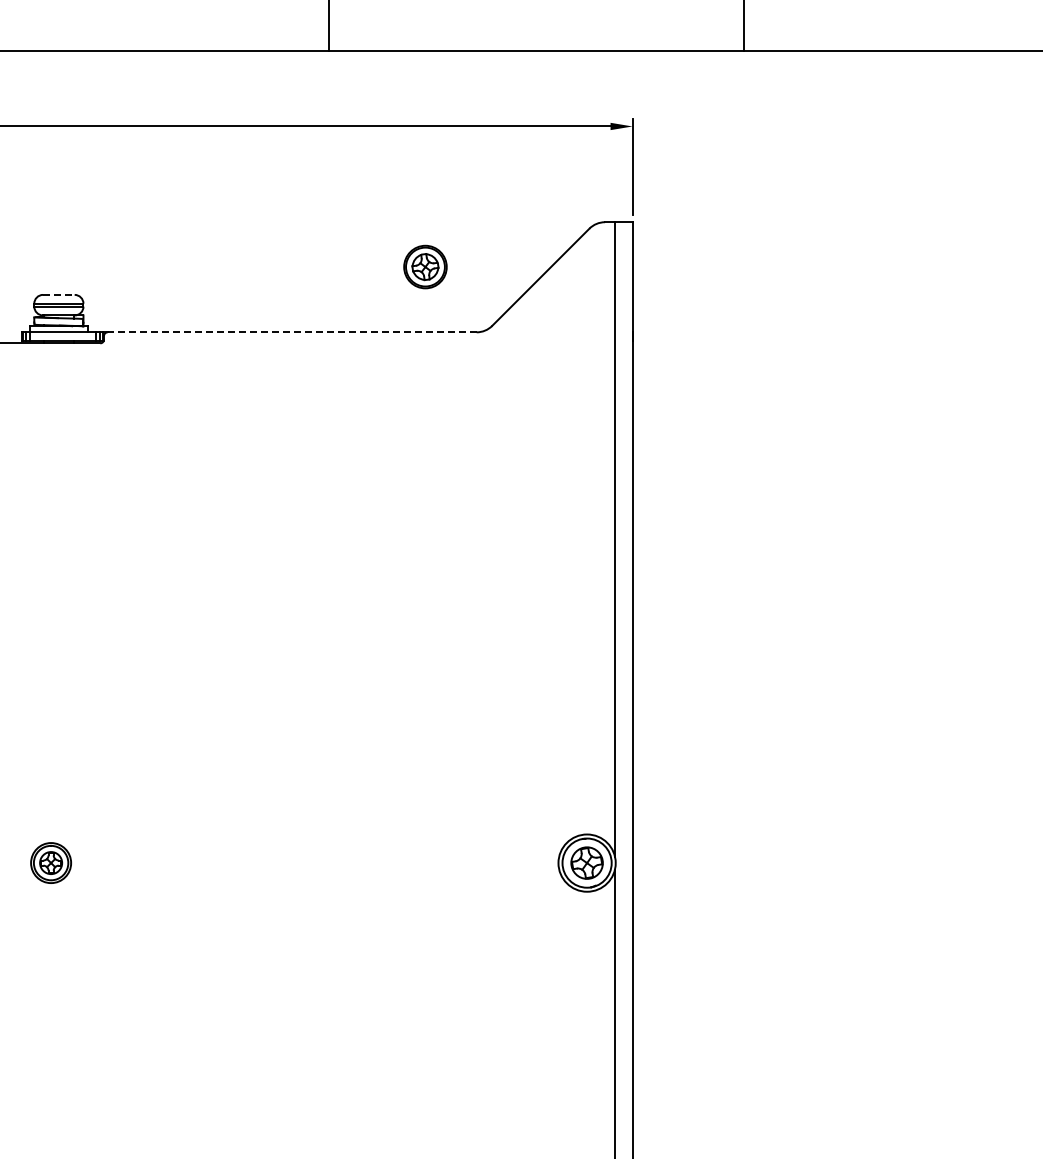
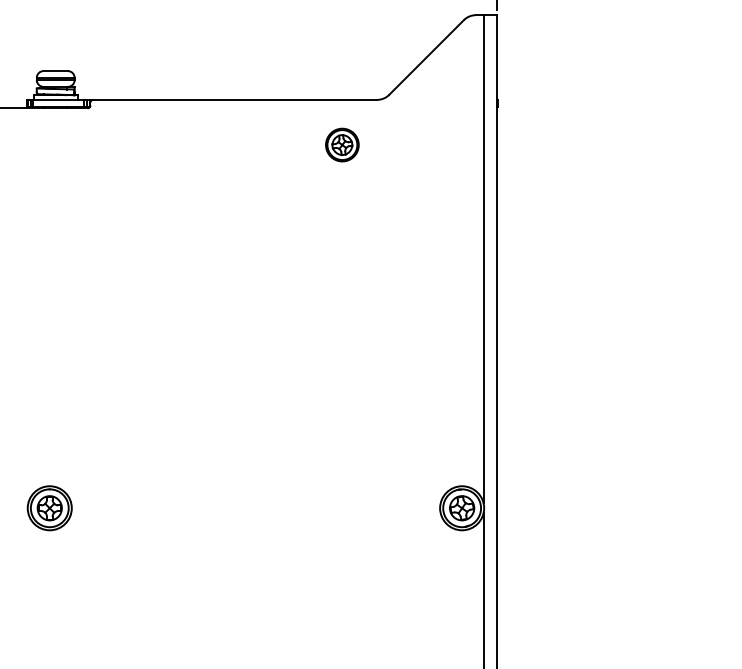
part: (425, 266) -> (342, 144), moved
line: (58, 294) -> (55, 70), dashed -> solid
line: (291, 332) -> (234, 100), dashed -> solid
part: (50, 862) -> (49, 507), size x1.43

